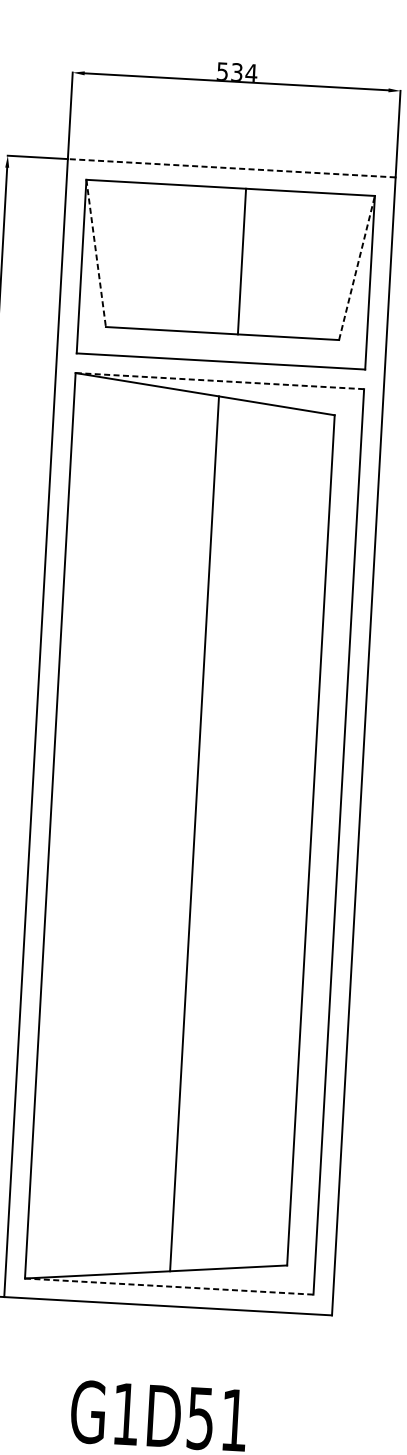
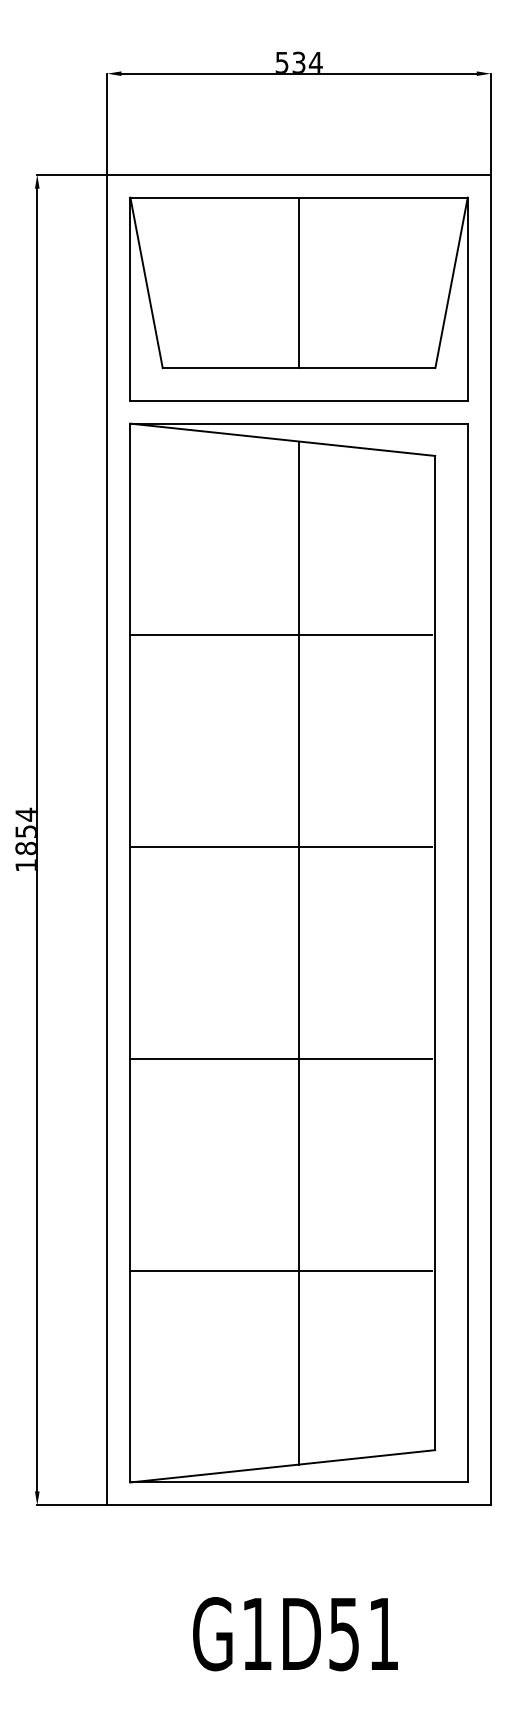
line: (232, 168) -> (299, 174), dashed -> solid
line: (96, 253) -> (146, 282), dashed -> solid
line: (242, 261) -> (299, 282), moved
line: (356, 267) -> (451, 282), dashed -> solid
line: (220, 381) -> (299, 423), dashed -> solid
line: (193, 561) -> (280, 635), added
line: (183, 742) -> (280, 847), added
line: (173, 923) -> (280, 1058), added
line: (163, 1104) -> (280, 1270), added
line: (169, 1286) -> (299, 1482), dashed -> solid

